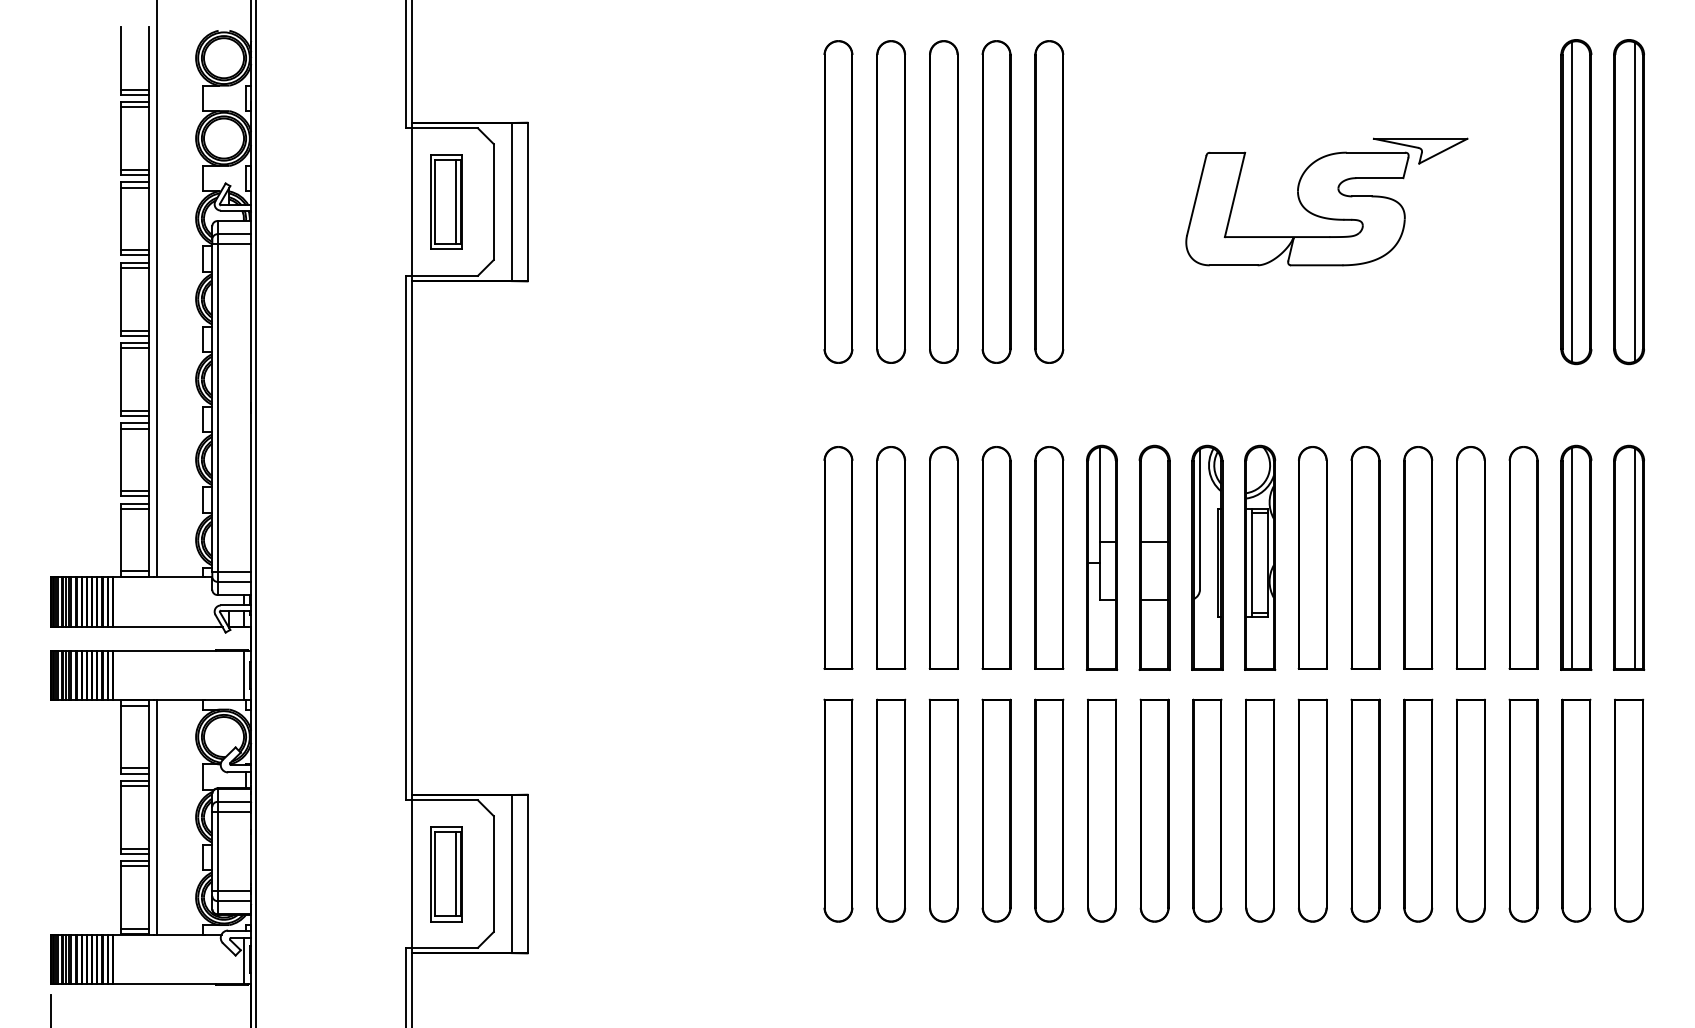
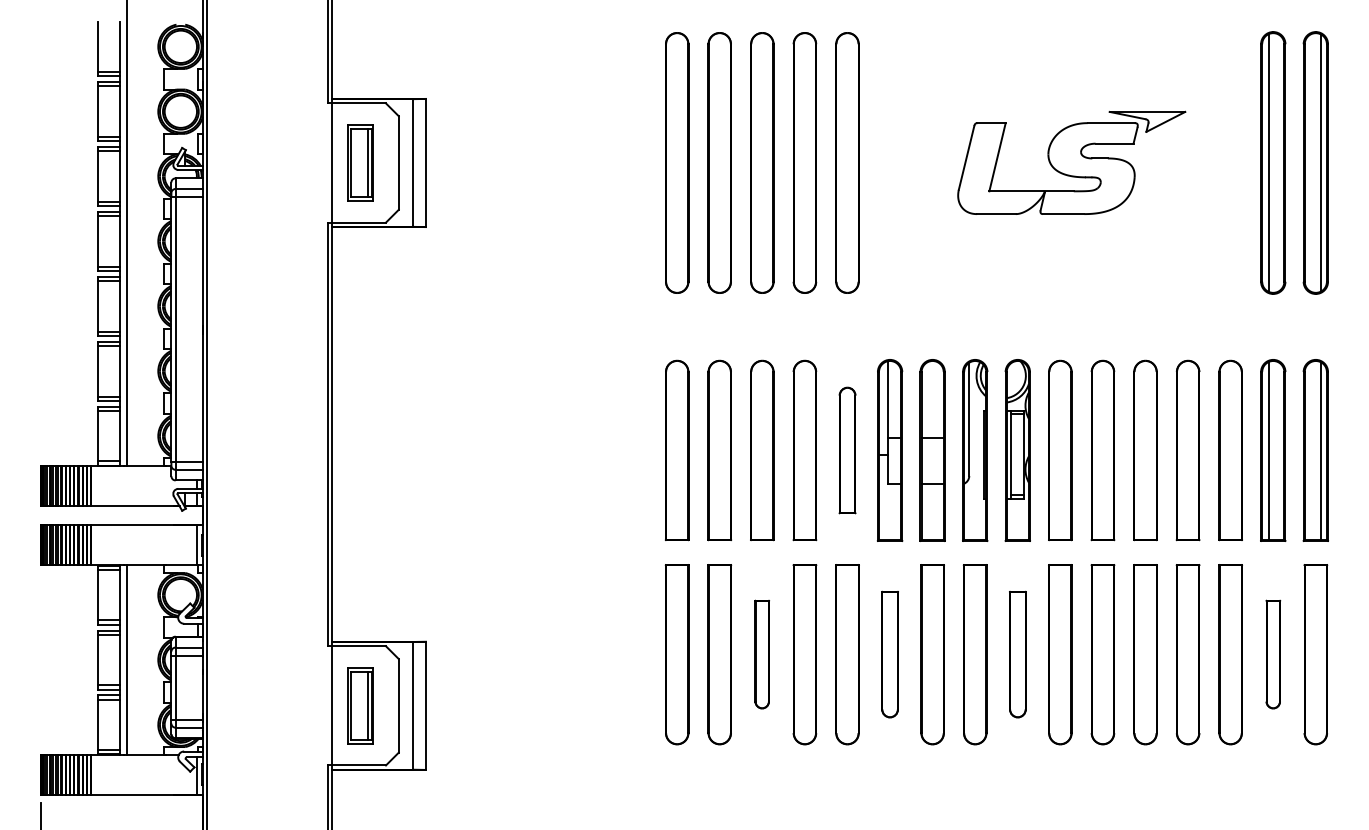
part: (1049, 557) -> (847, 450), size x0.7
part: (943, 810) -> (762, 654), size x0.6
part: (1101, 810) -> (889, 654), size x0.7
part: (1260, 810) -> (1018, 654), size x0.7
part: (1576, 810) -> (1273, 654), size x0.6

